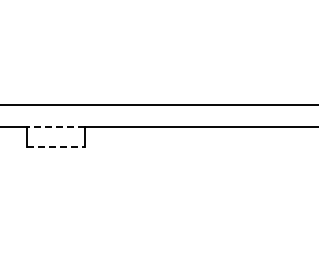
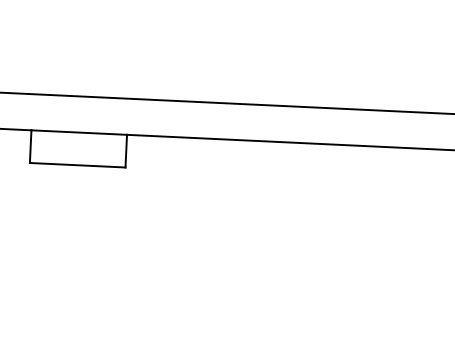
line: (56, 127) -> (79, 133), dashed -> solid
line: (56, 146) -> (78, 164), dashed -> solid

